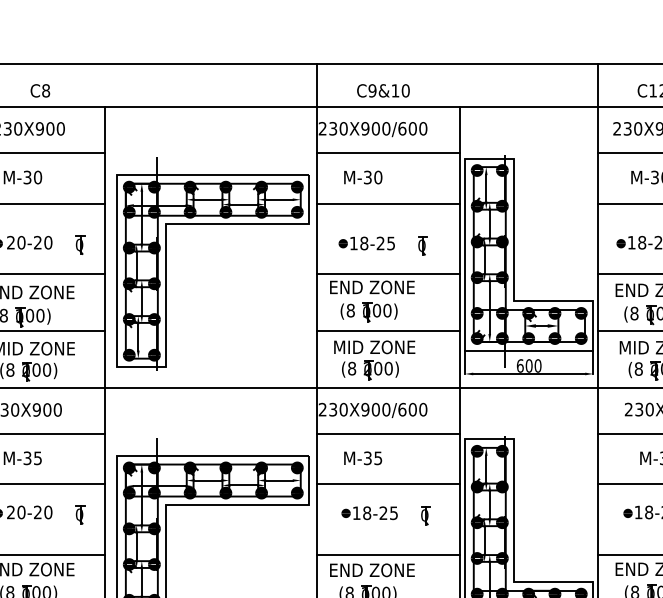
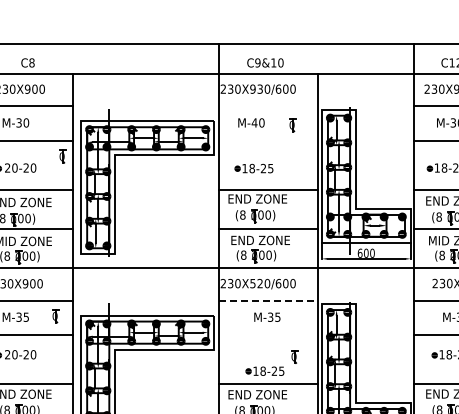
text: (374, 127) -> (259, 88), 230X900/600 -> 230X930/600
line: (387, 153) -> (268, 106), removed
text: (367, 176) -> (254, 122), M-30 -> M-40
line: (387, 204) -> (268, 141), removed
part: (80, 244) -> (62, 156), moved
part: (422, 246) -> (292, 125), moved
text: (376, 347) -> (260, 240), MID ZONE -> END ZONE
text: (370, 409) -> (256, 283), 230X900/600 -> 230X520/600
line: (389, 434) -> (269, 300), solid -> dashed
text: (363, 457) -> (267, 316), moved
line: (387, 484) -> (268, 335), removed
text: (369, 512) -> (264, 370), moved
part: (80, 515) -> (55, 316), moved

